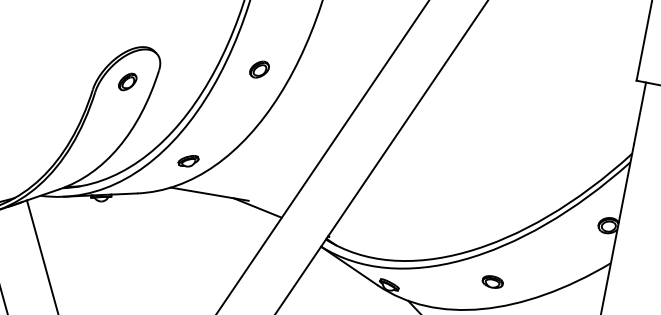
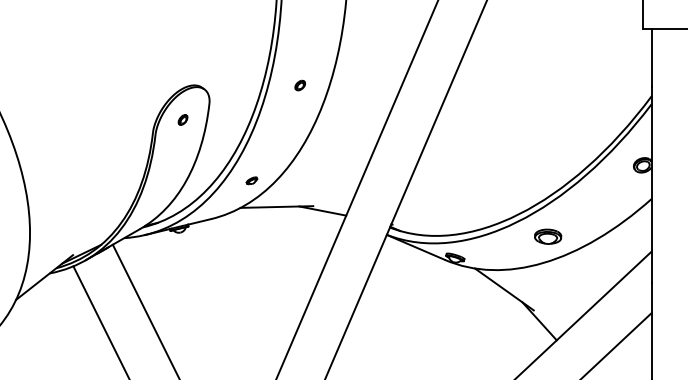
part: (260, 69) -> (300, 85), size x0.6
part: (127, 81) -> (182, 119), size x0.6
part: (188, 160) -> (251, 180), size x0.6
part: (493, 281) -> (548, 236), size x1.4

